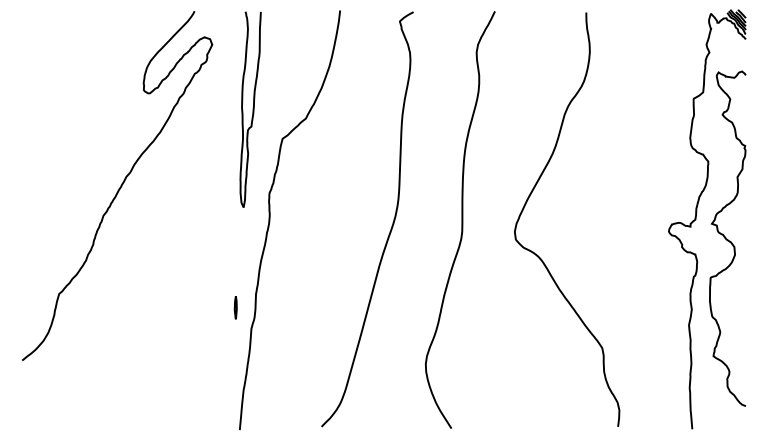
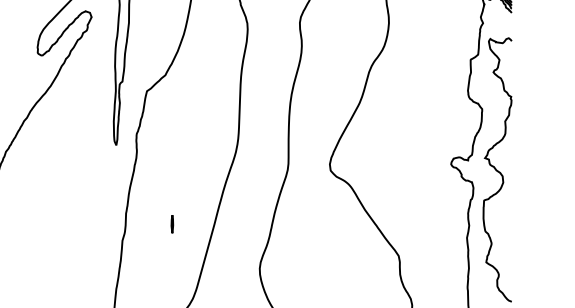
line: (235, 307) -> (172, 224), moved

